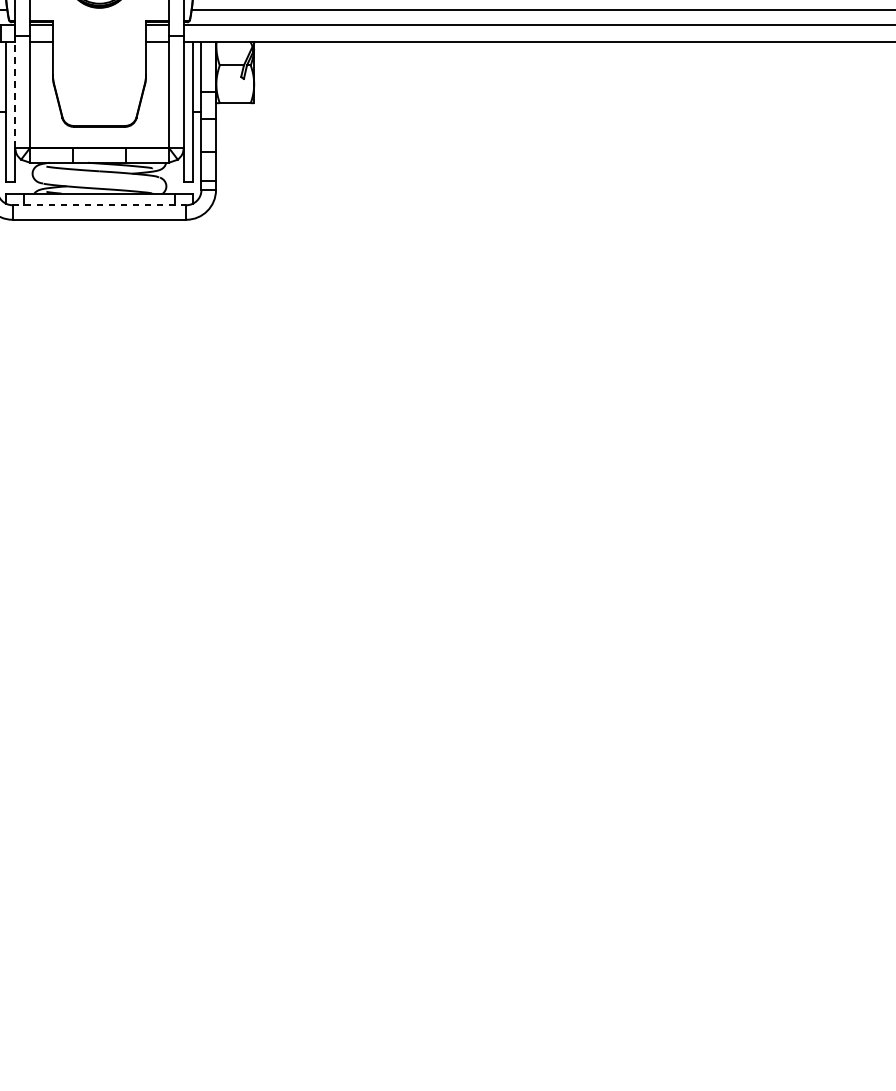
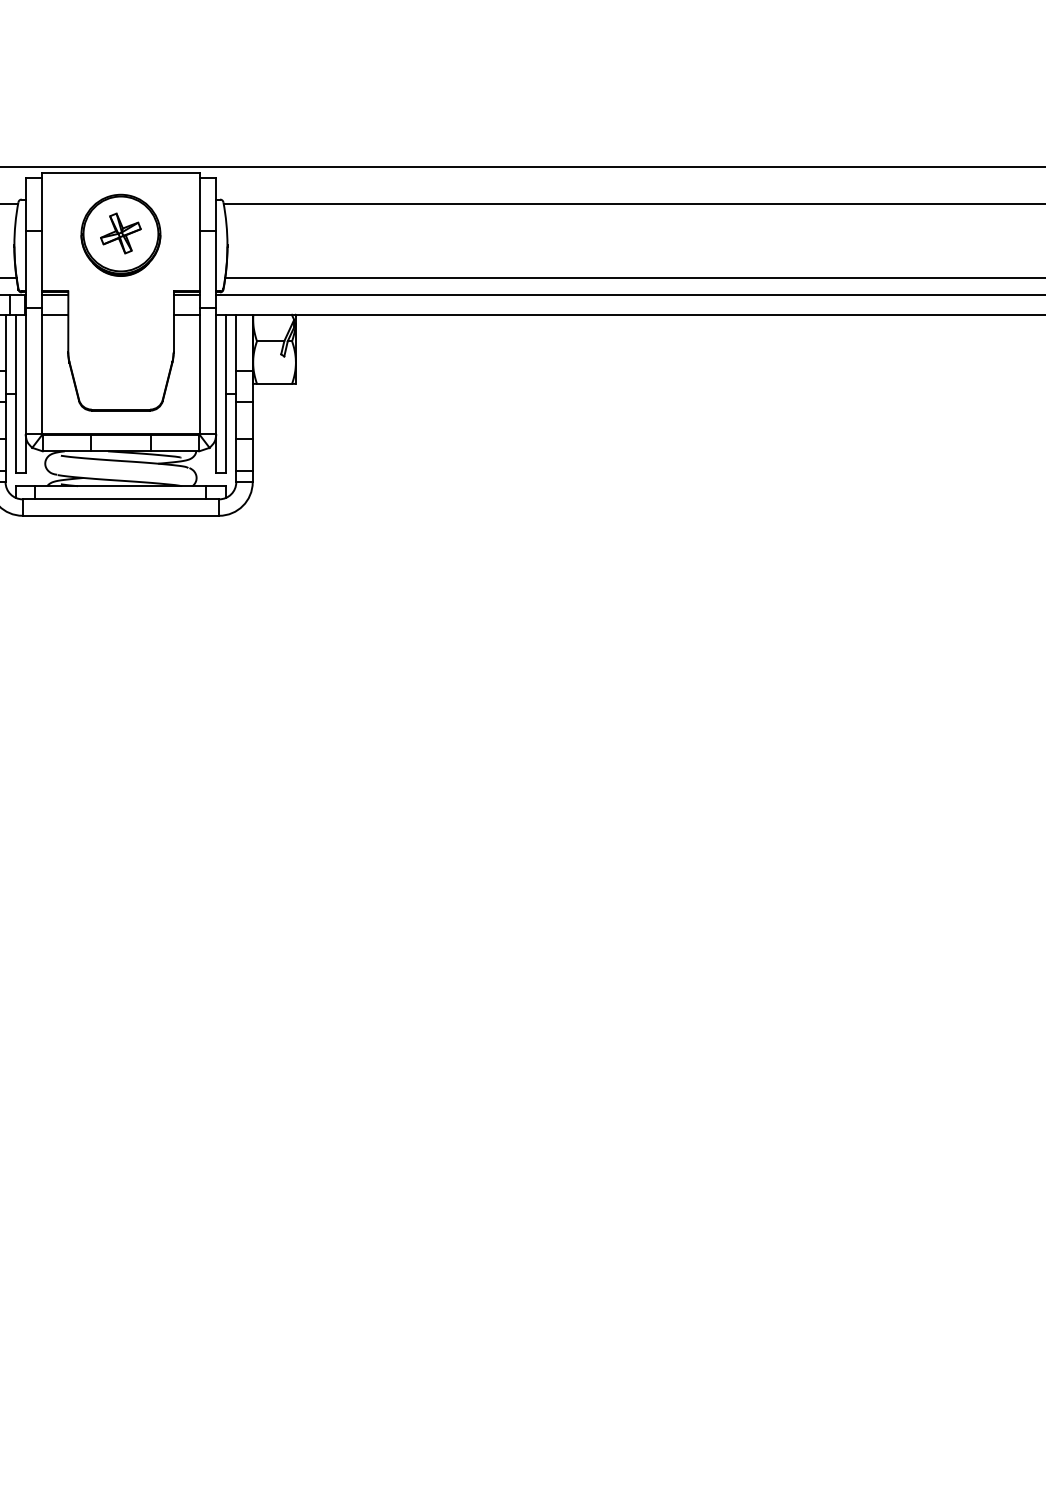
line: (15, 92) -> (25, 371), dashed -> solid
line: (99, 205) -> (121, 499), dashed -> solid

